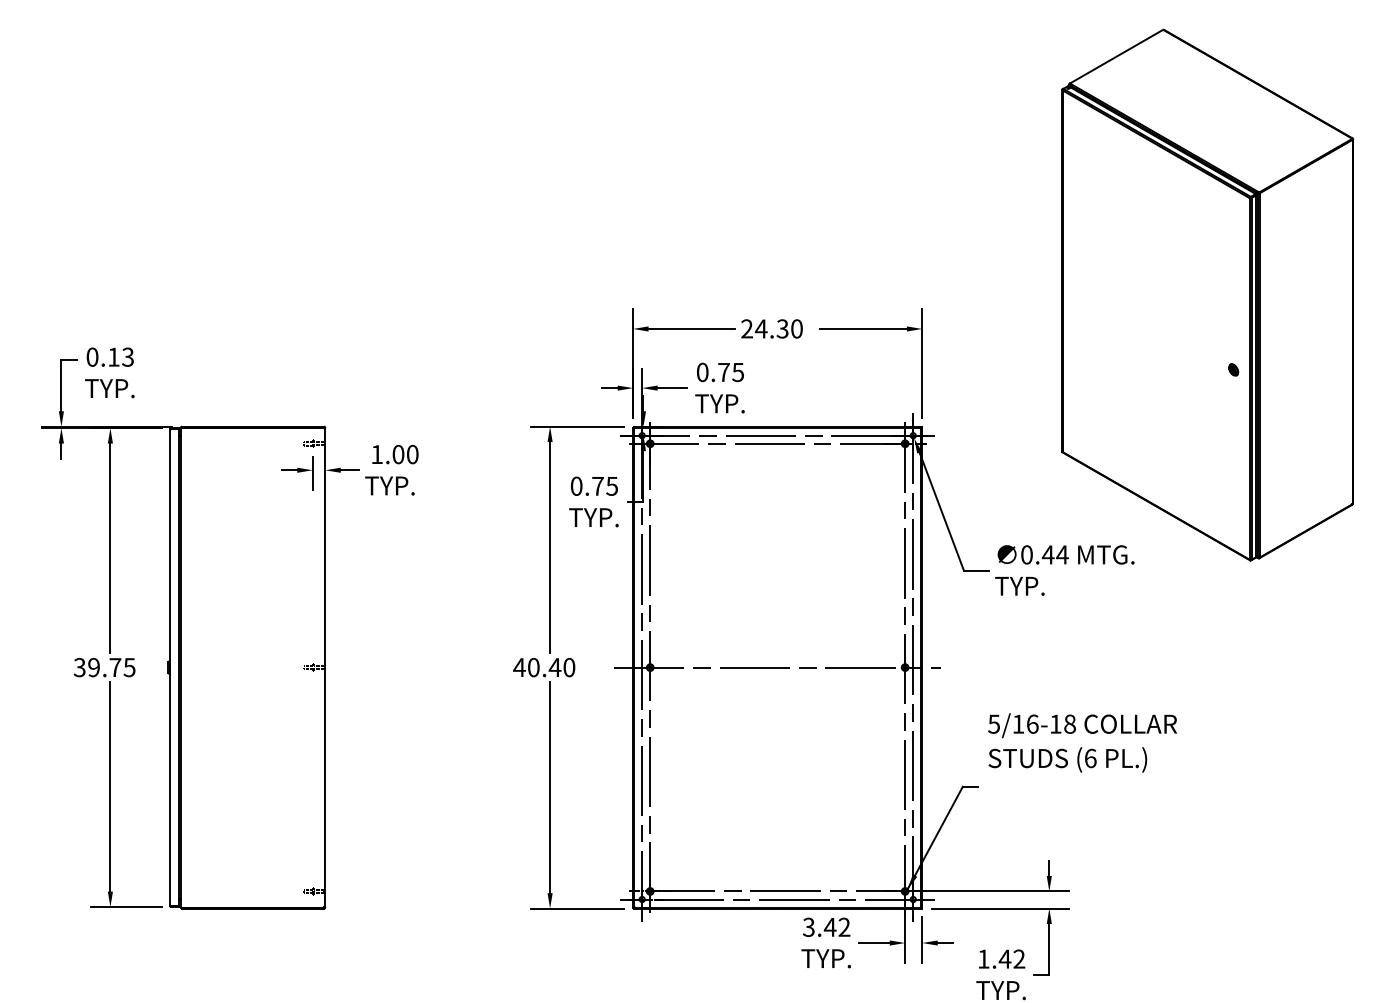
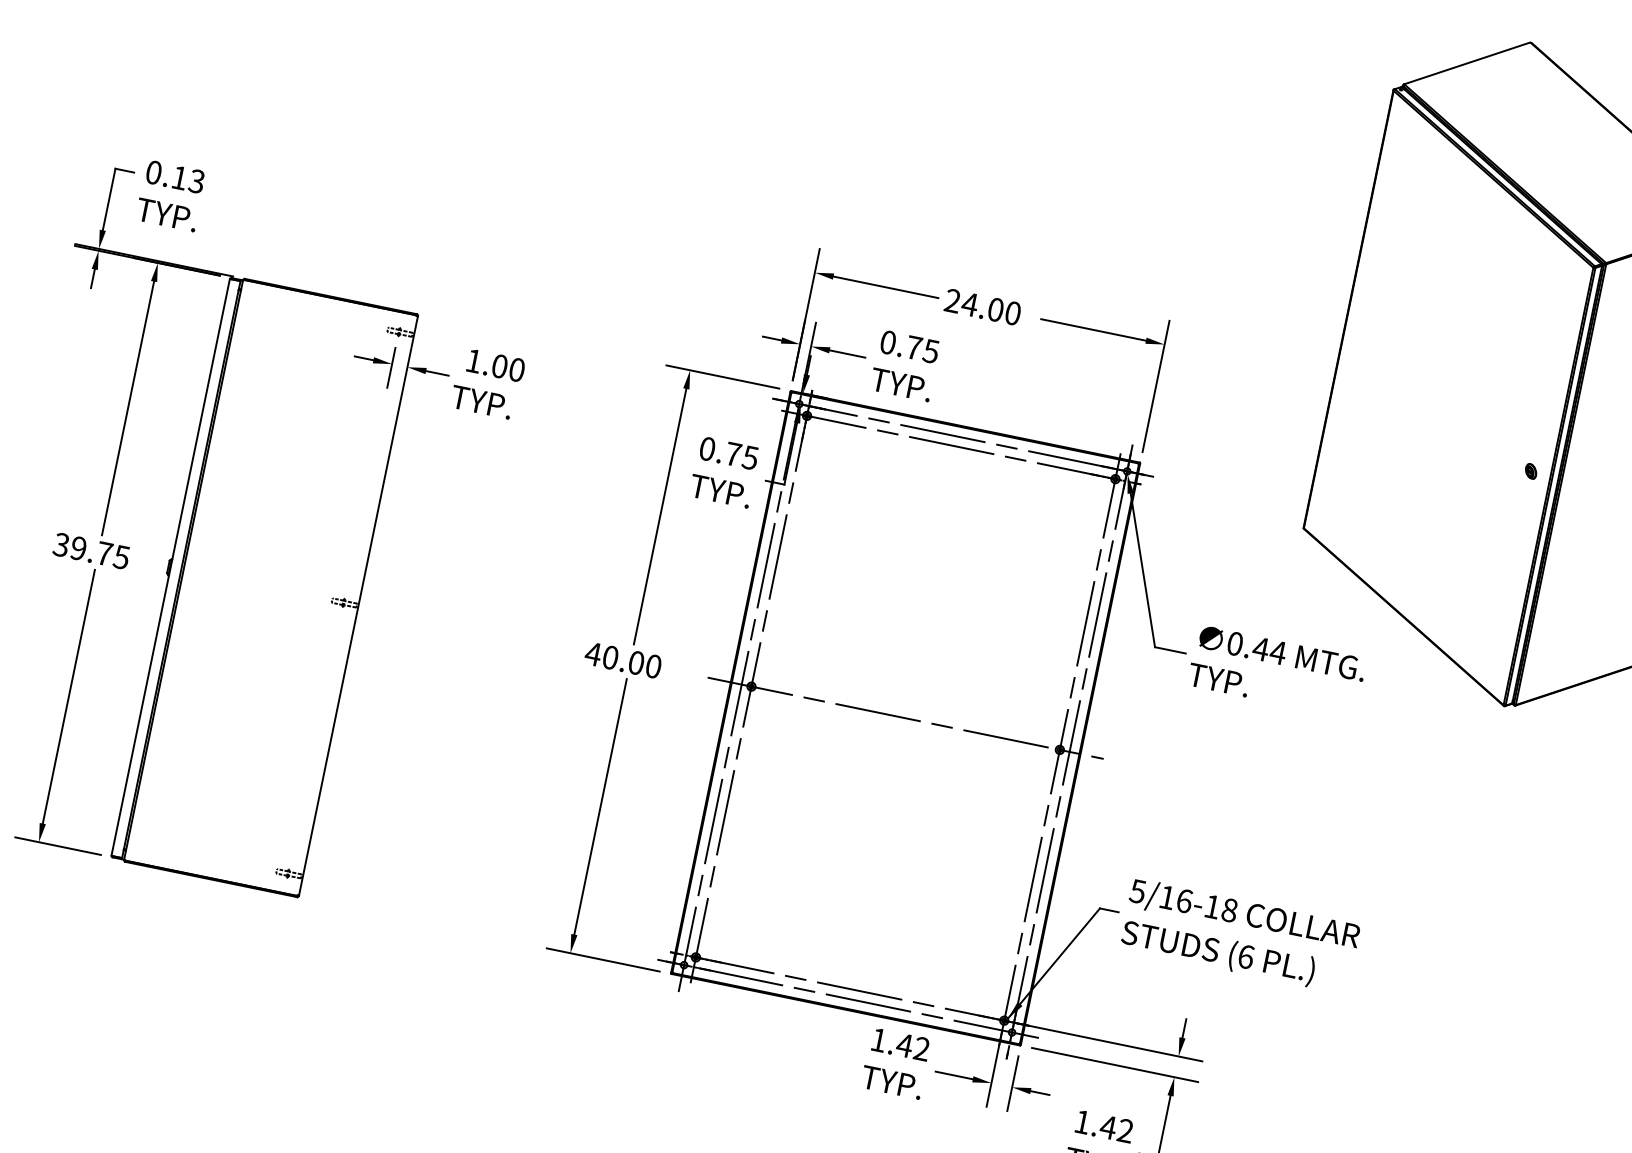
text: (782, 328) -> (995, 309), 24.30 -> 24.00
text: (554, 667) -> (635, 662), 40.40 -> 40.00
text: (1082, 742) -> (1240, 935), moved
text: (808, 926) -> (878, 1039), 3.42 -> 1.42

